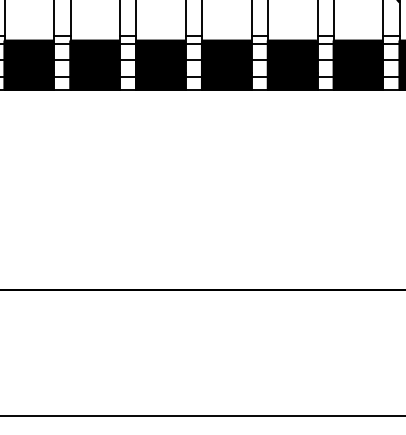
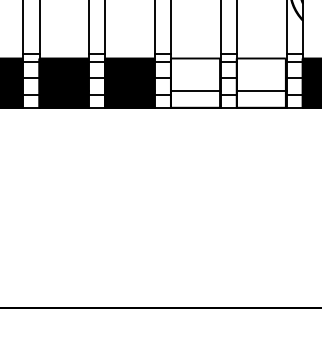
fill: (291, 64) -> (194, 82), removed
fill: (357, 64) -> (260, 82), removed

